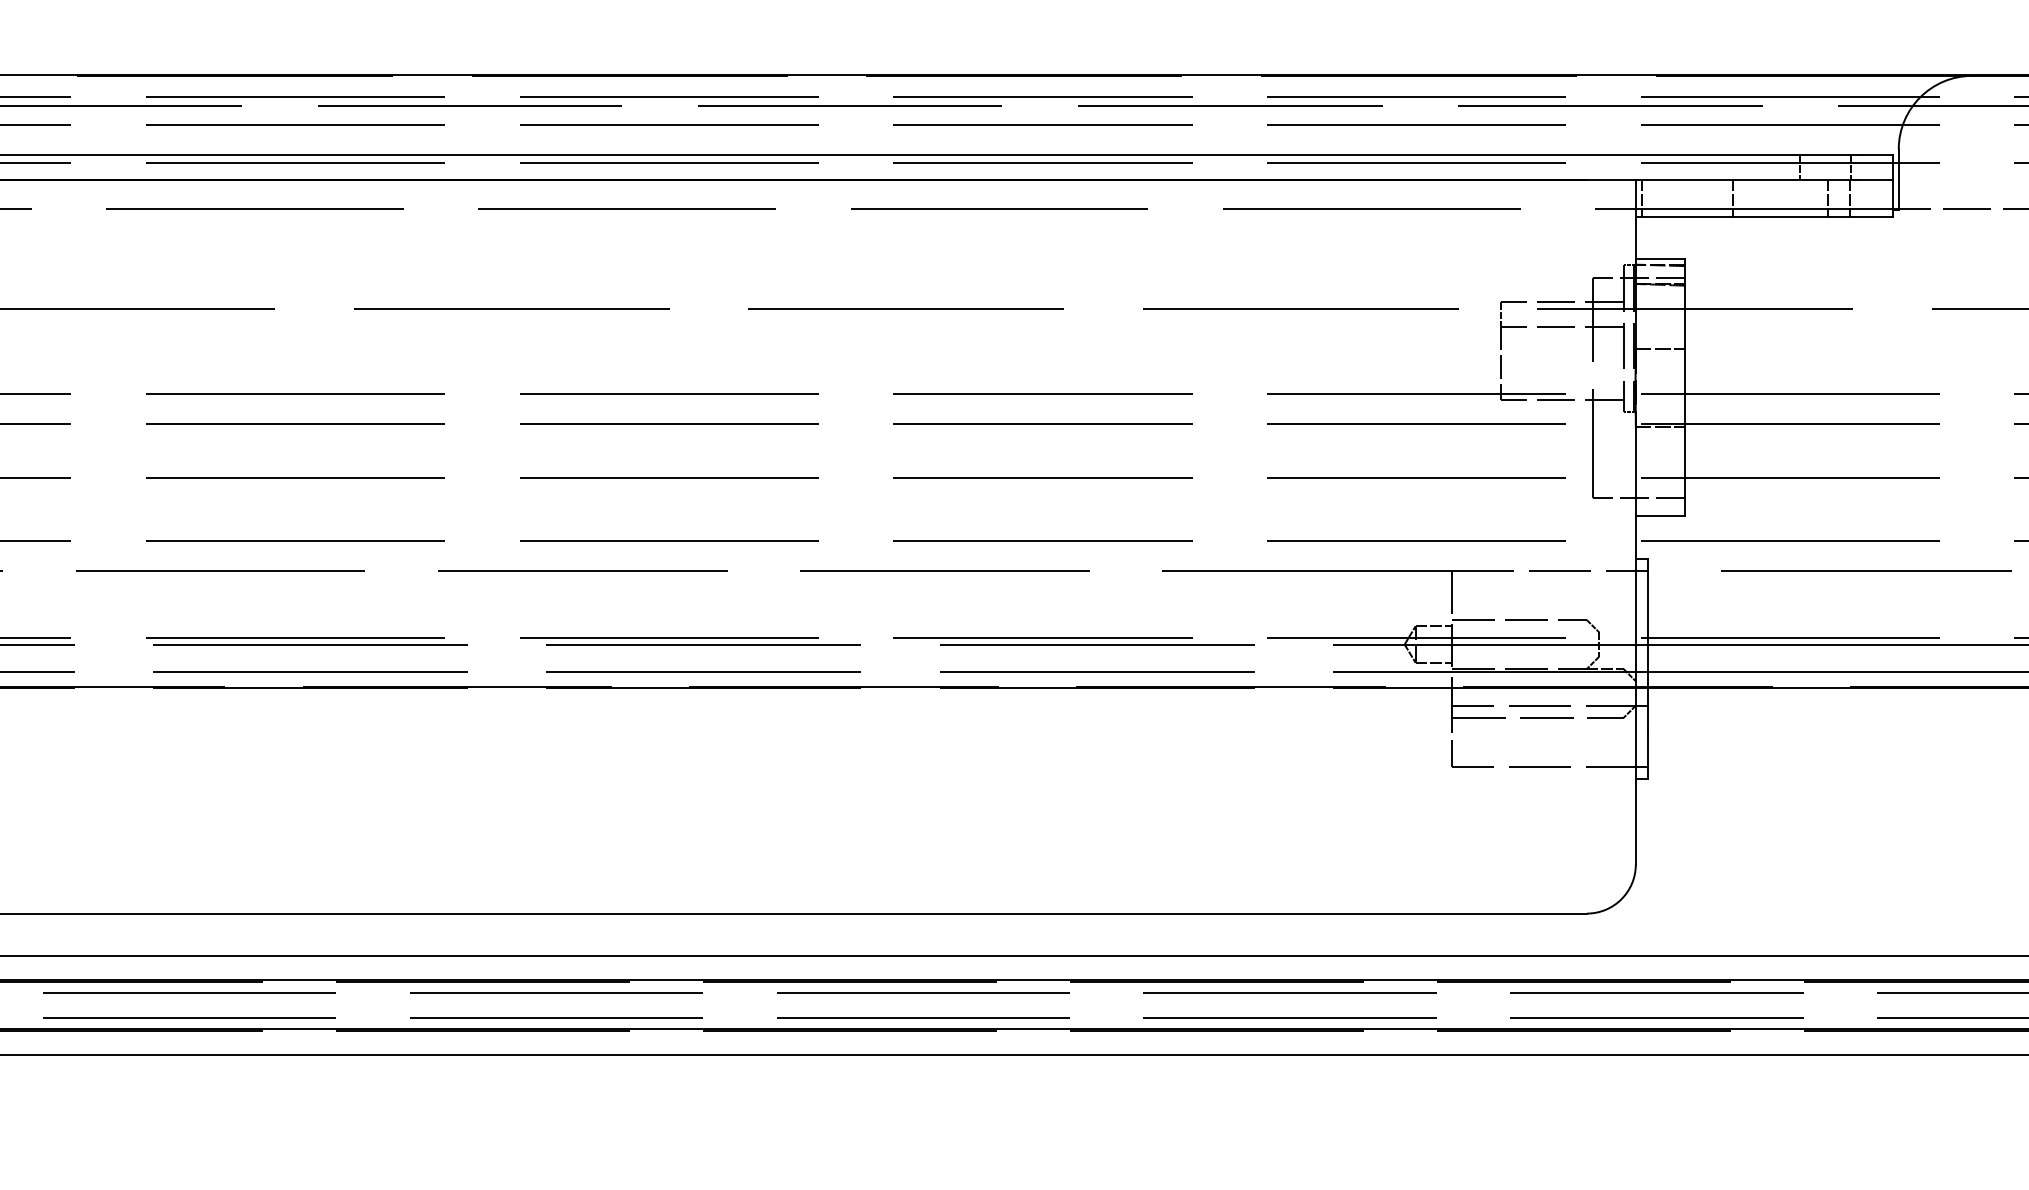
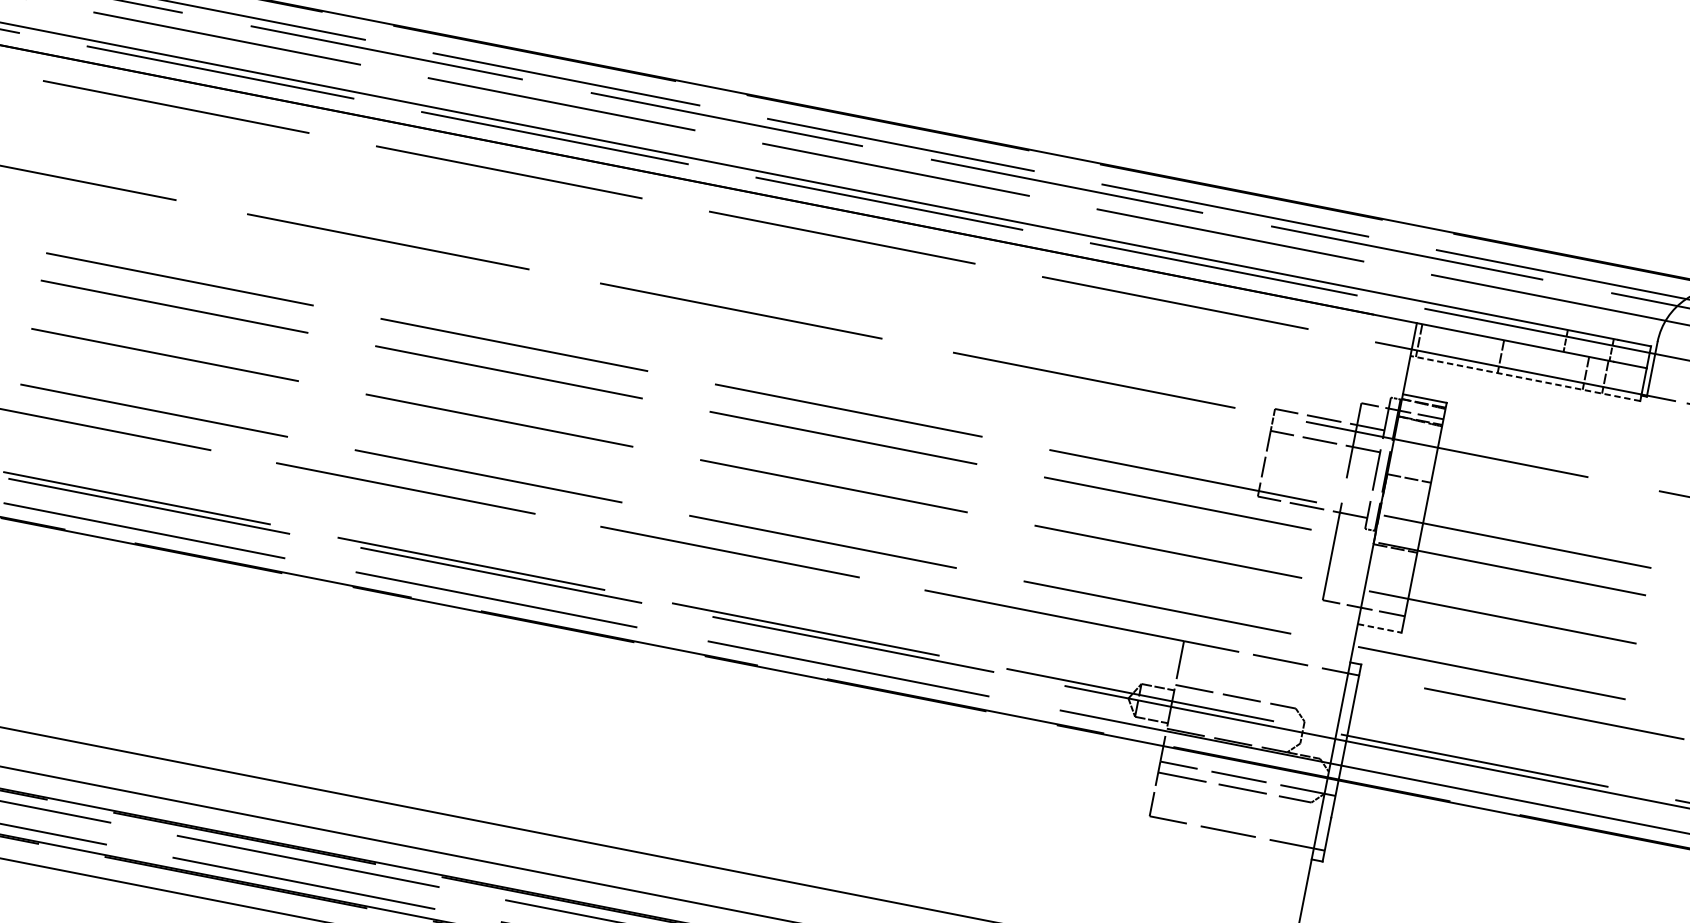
line: (1763, 216) -> (1524, 378), solid -> dashed
line: (1660, 516) -> (1379, 628), solid -> dashed

